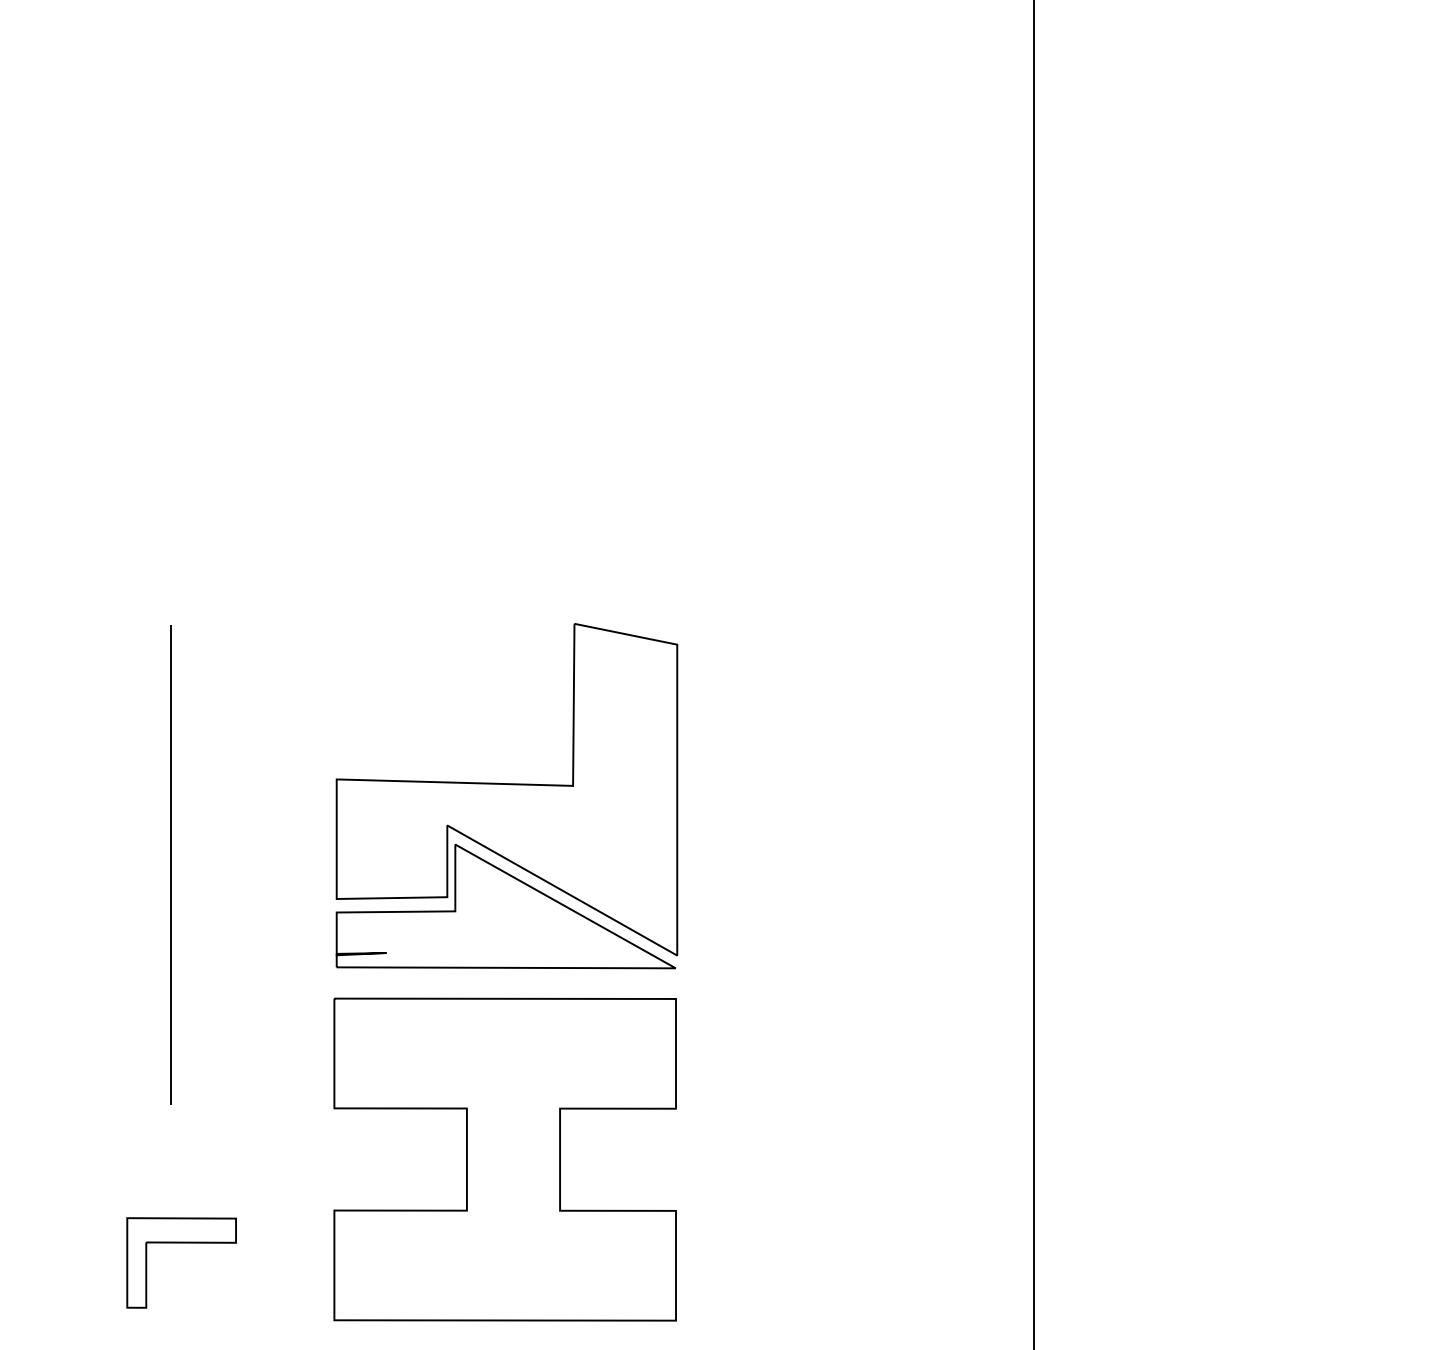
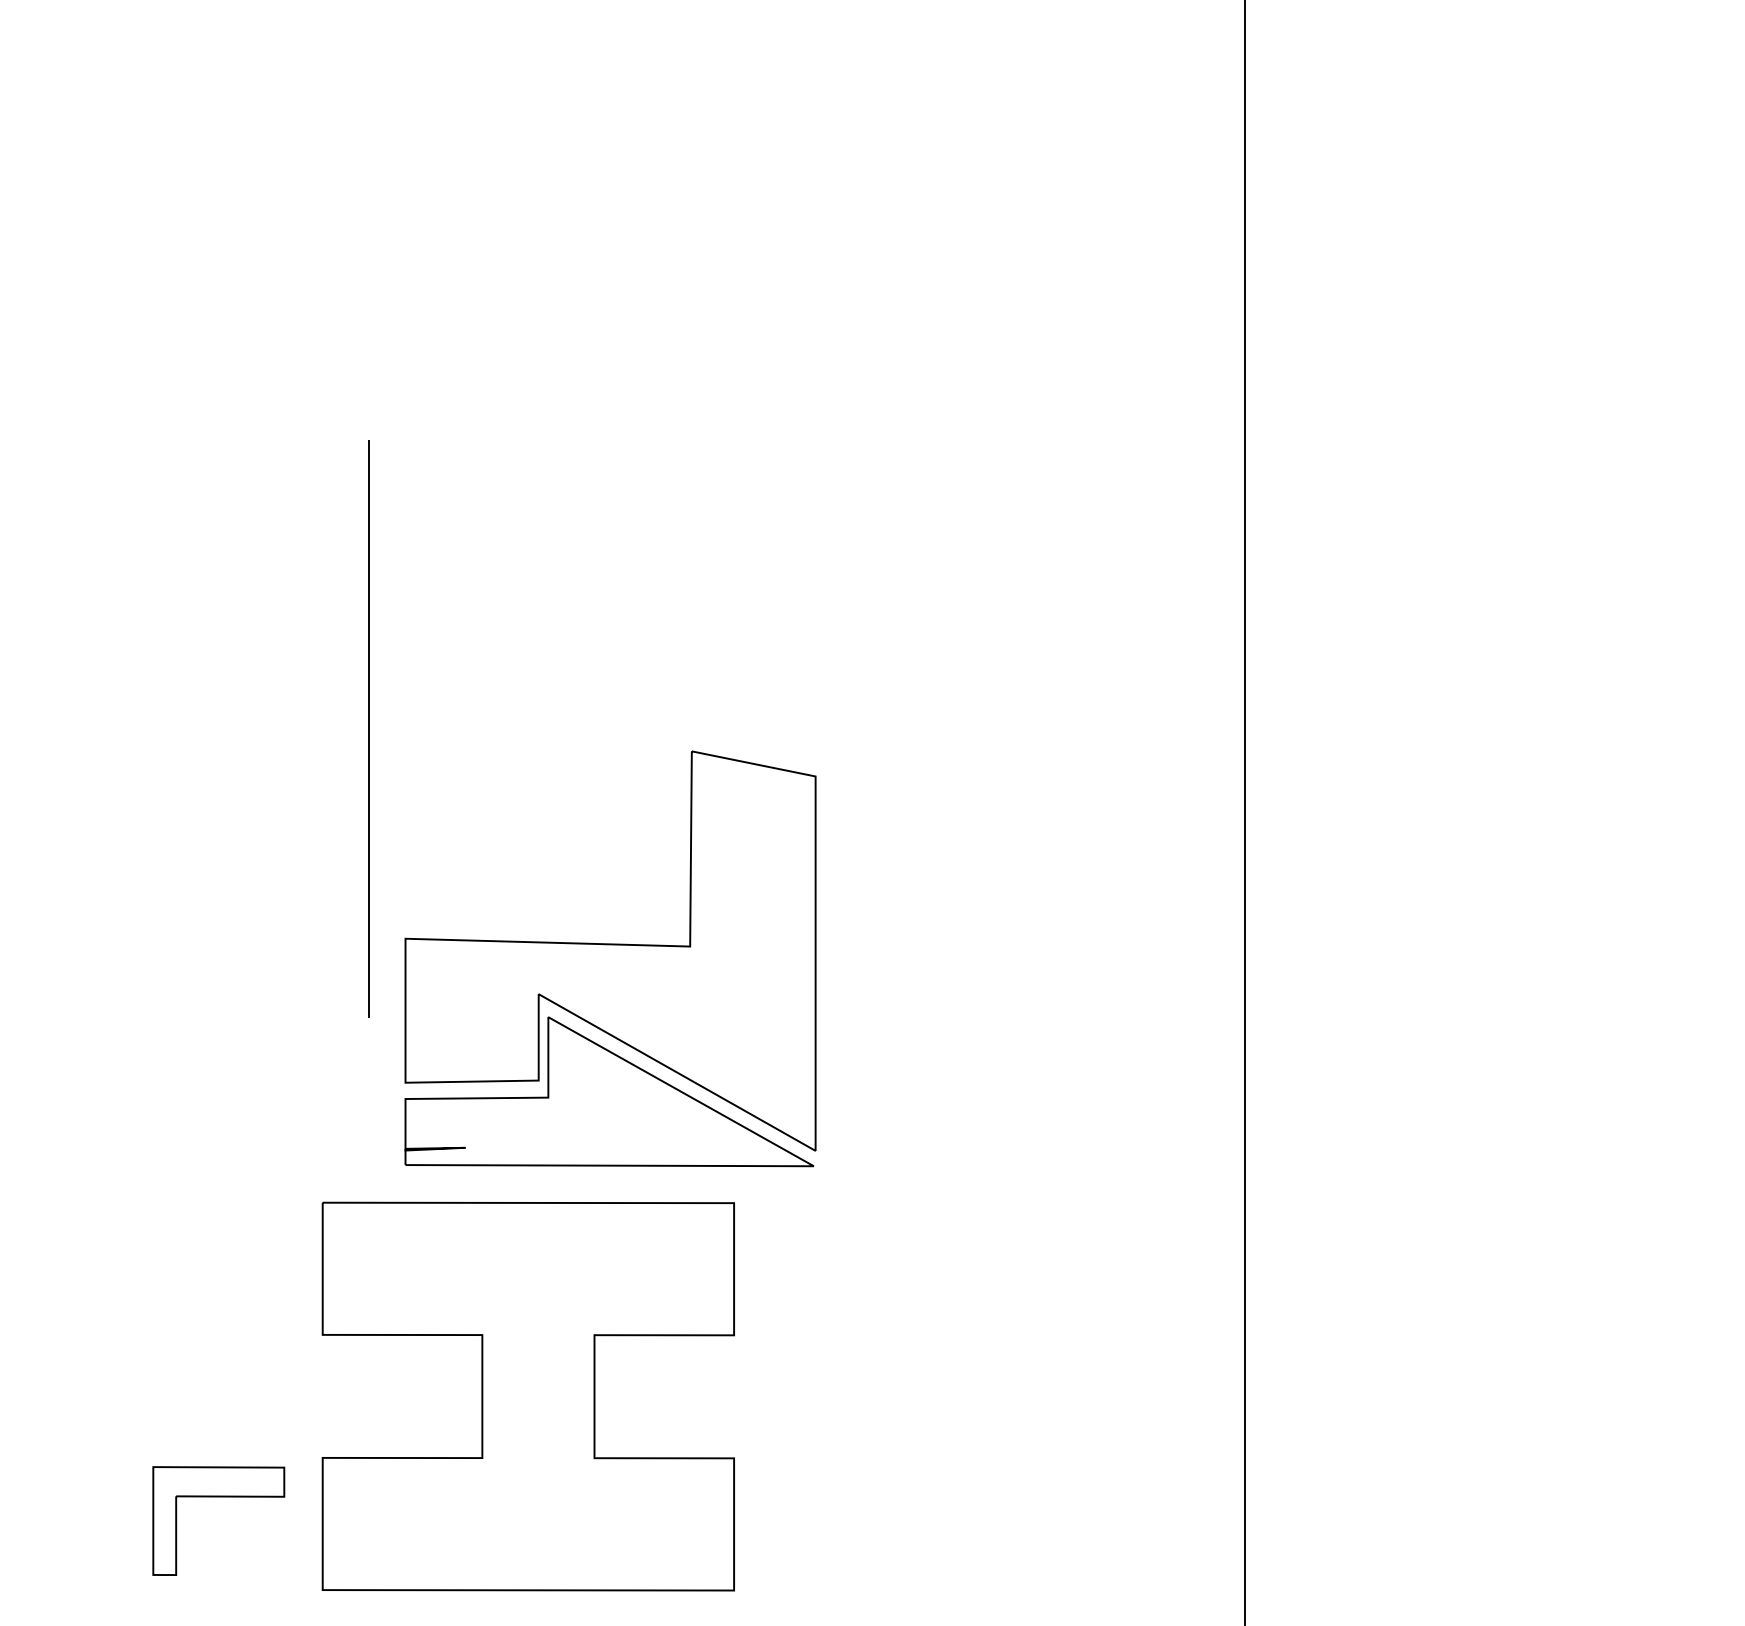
line: (170, 864) -> (368, 728), moved
part: (504, 1159) -> (527, 1396), moved

